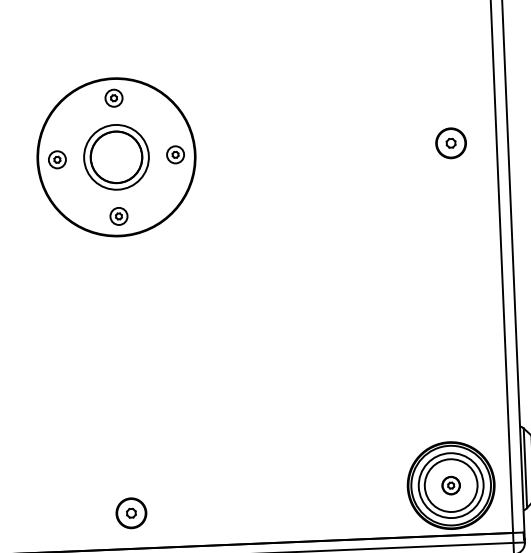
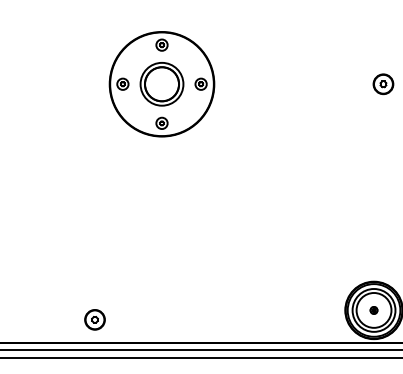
part: (450, 485) -> (373, 310), size x0.6
part: (130, 512) -> (94, 319), moved

